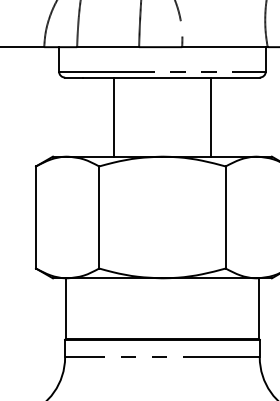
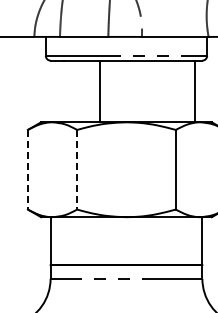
line: (113, 117) -> (99, 91), moved
line: (211, 117) -> (195, 91), moved
line: (35, 217) -> (27, 169), solid -> dashed
line: (99, 217) -> (77, 169), solid -> dashed

